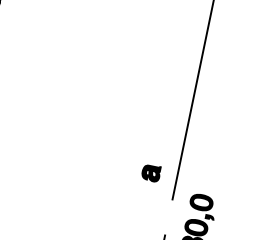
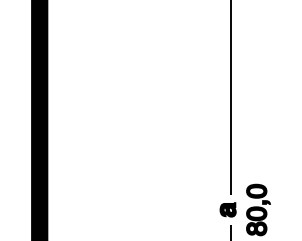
part: (150, 172) -> (227, 209), moved

